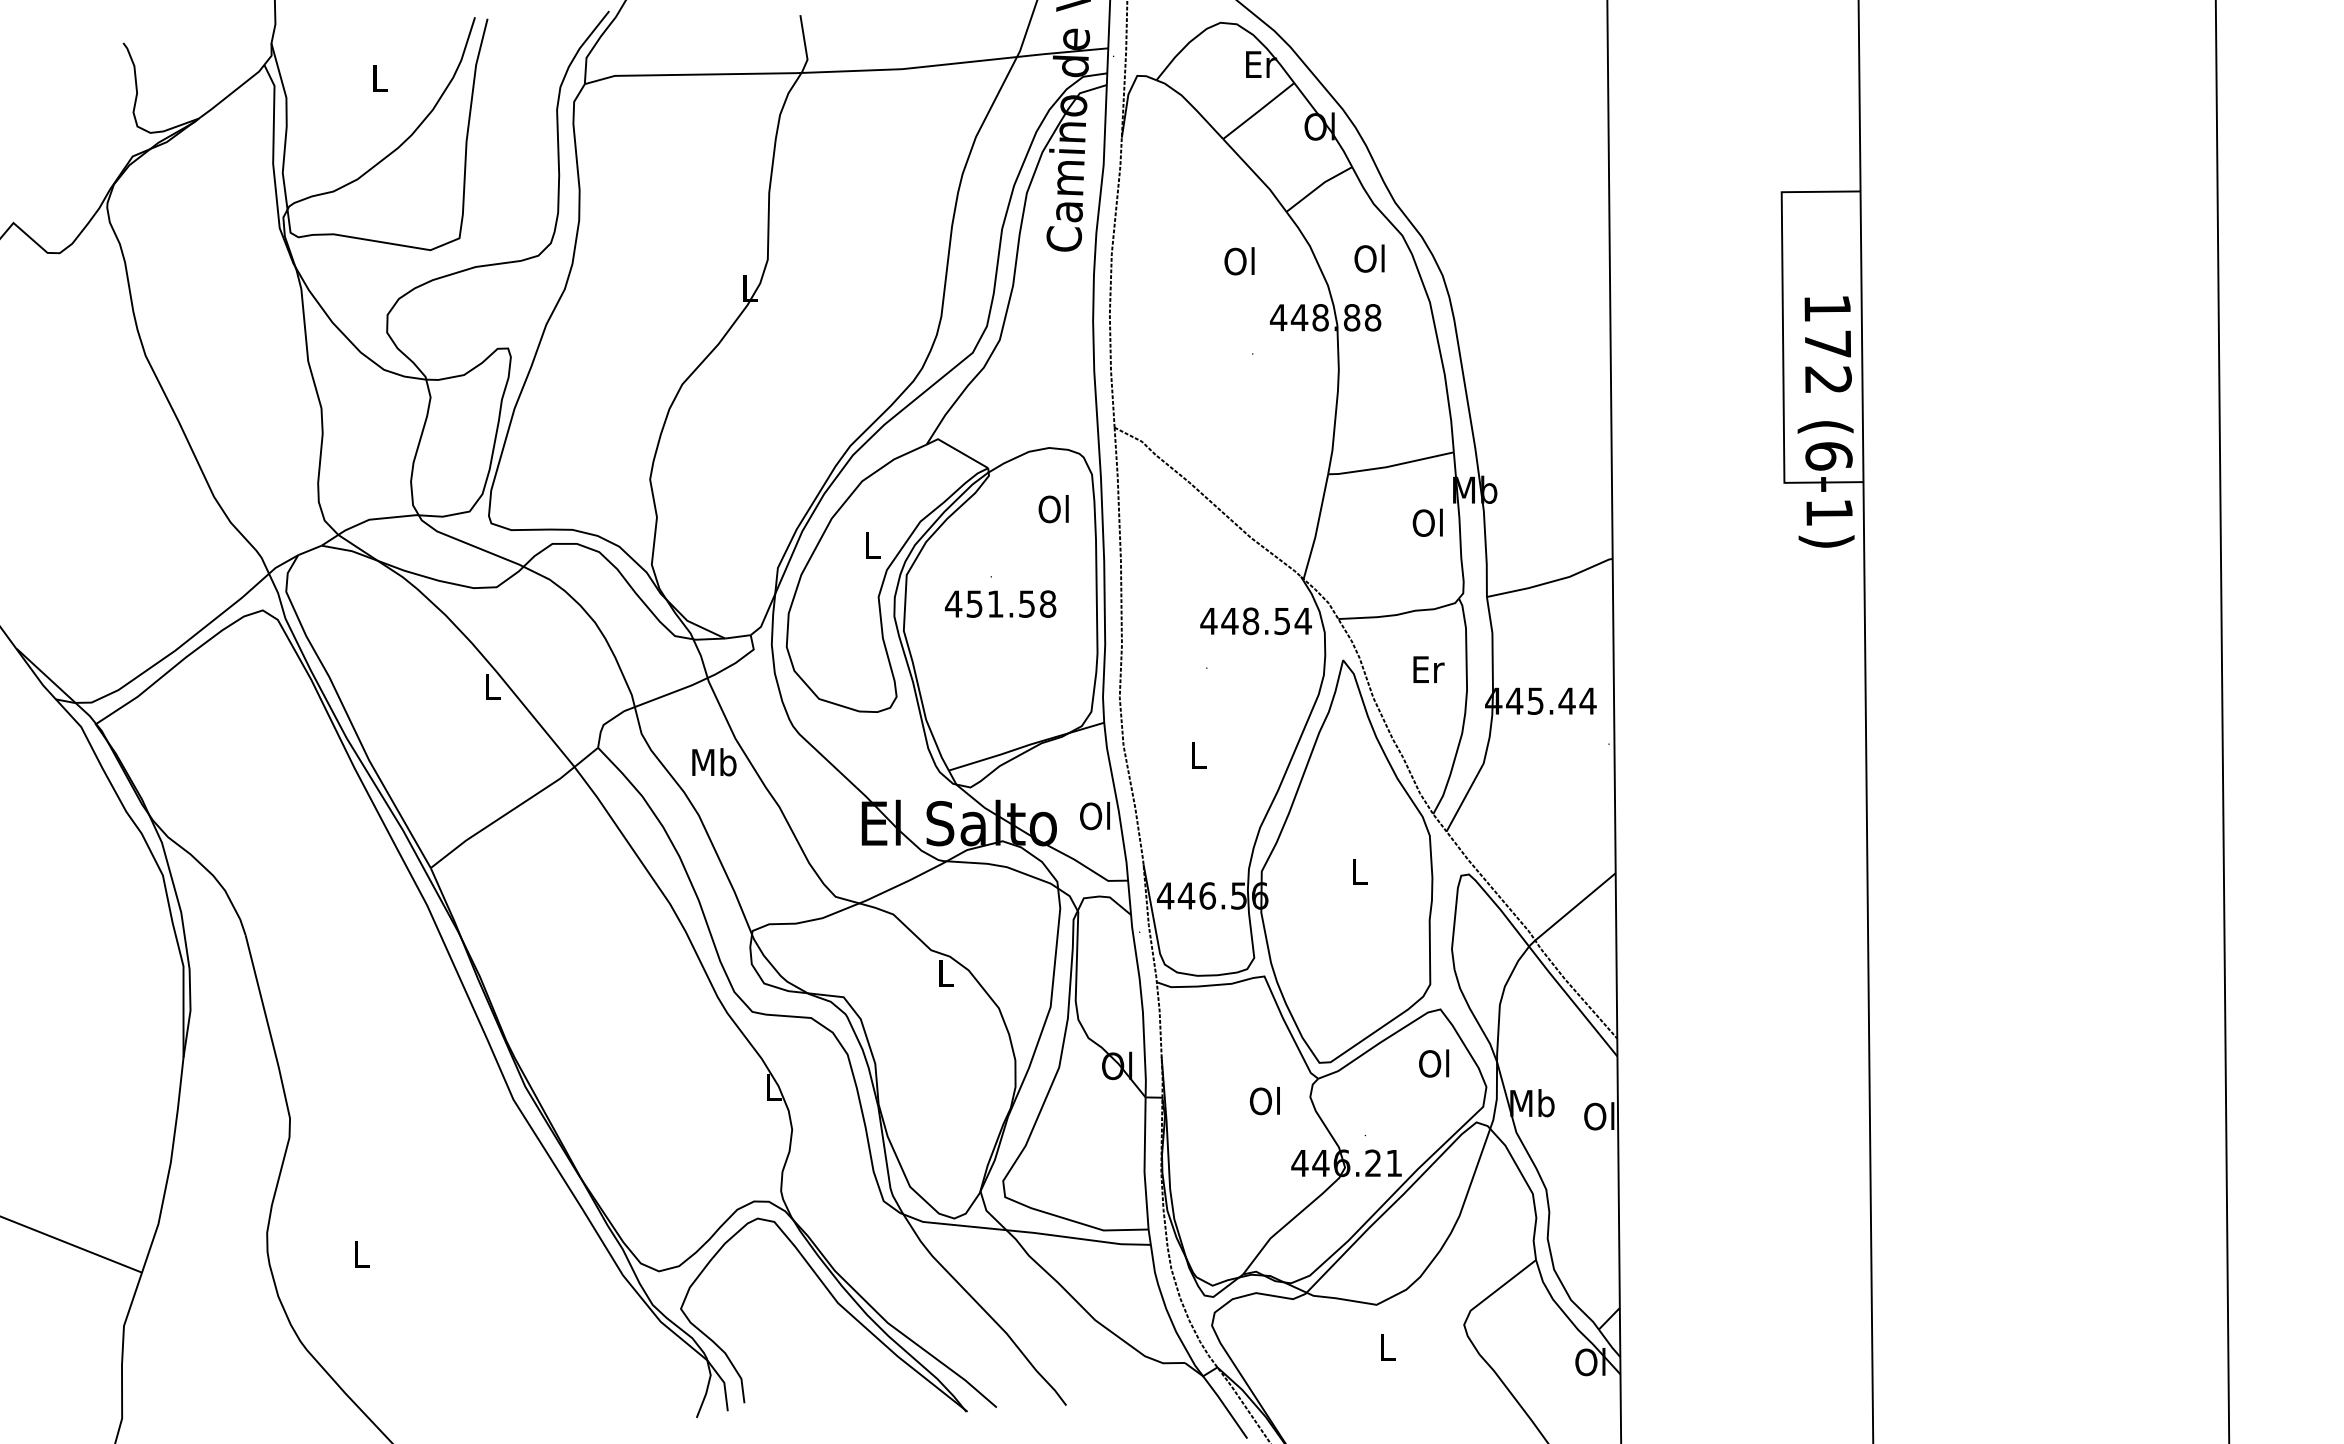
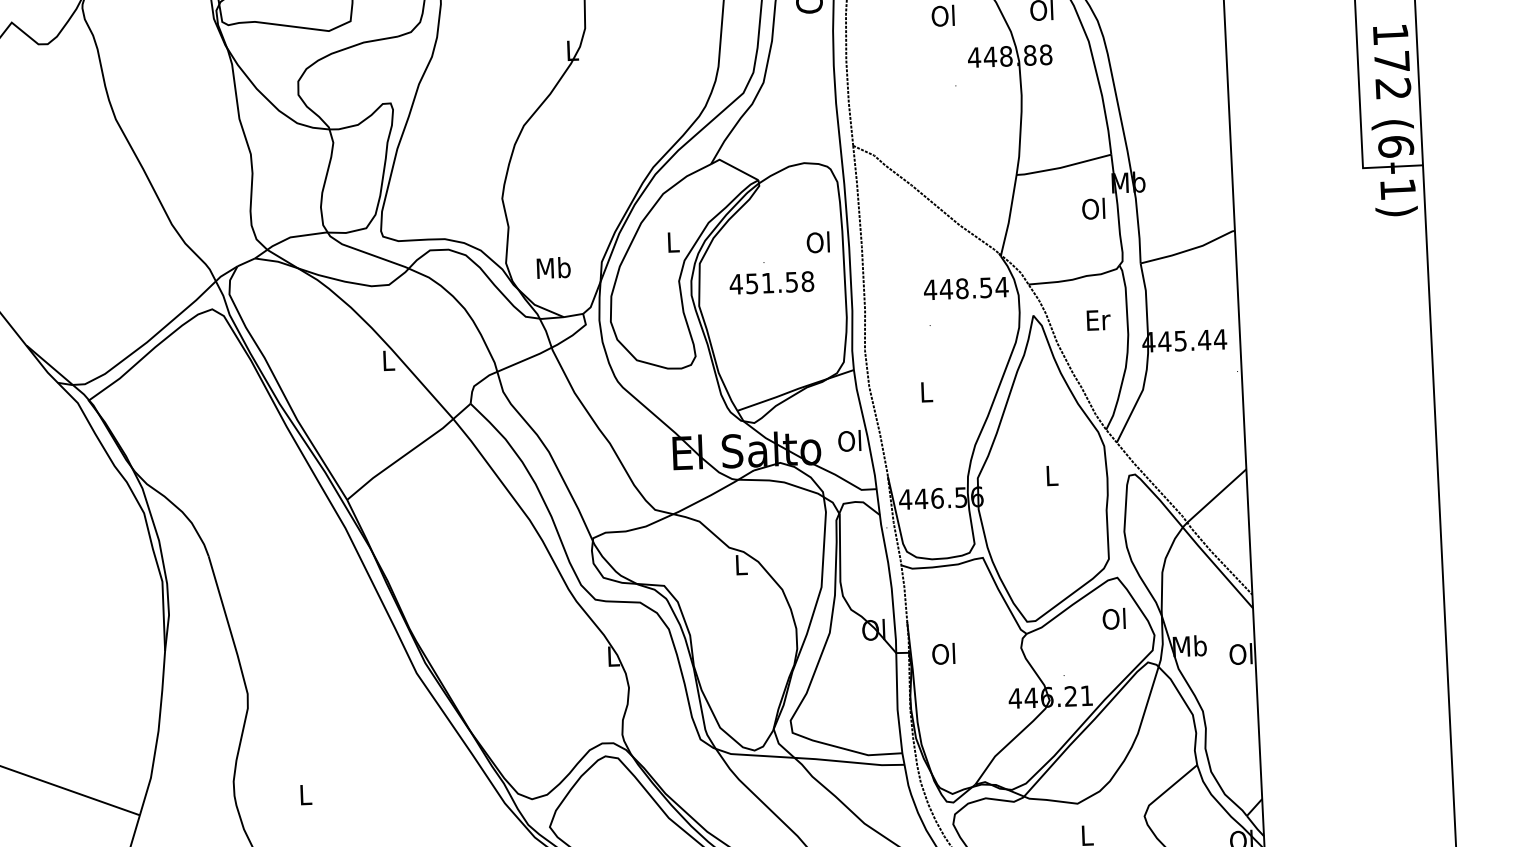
text: (1053, 509) -> (818, 242), moved
text: (714, 762) -> (553, 268), moved
text: (1264, 1101) -> (943, 654), moved

